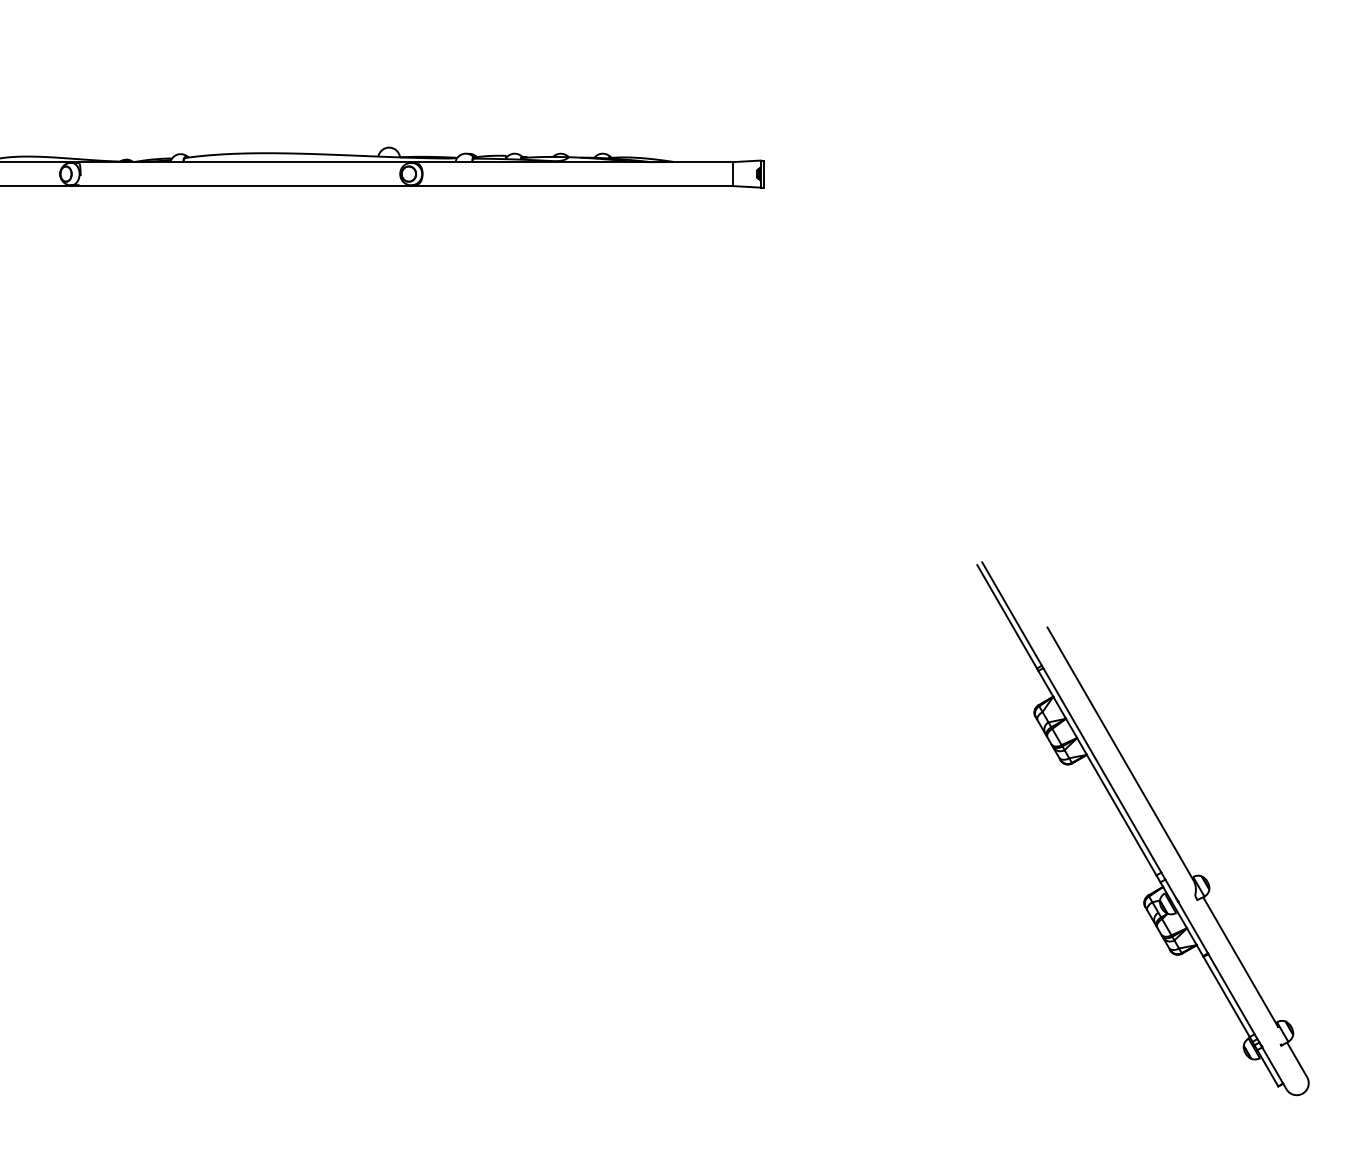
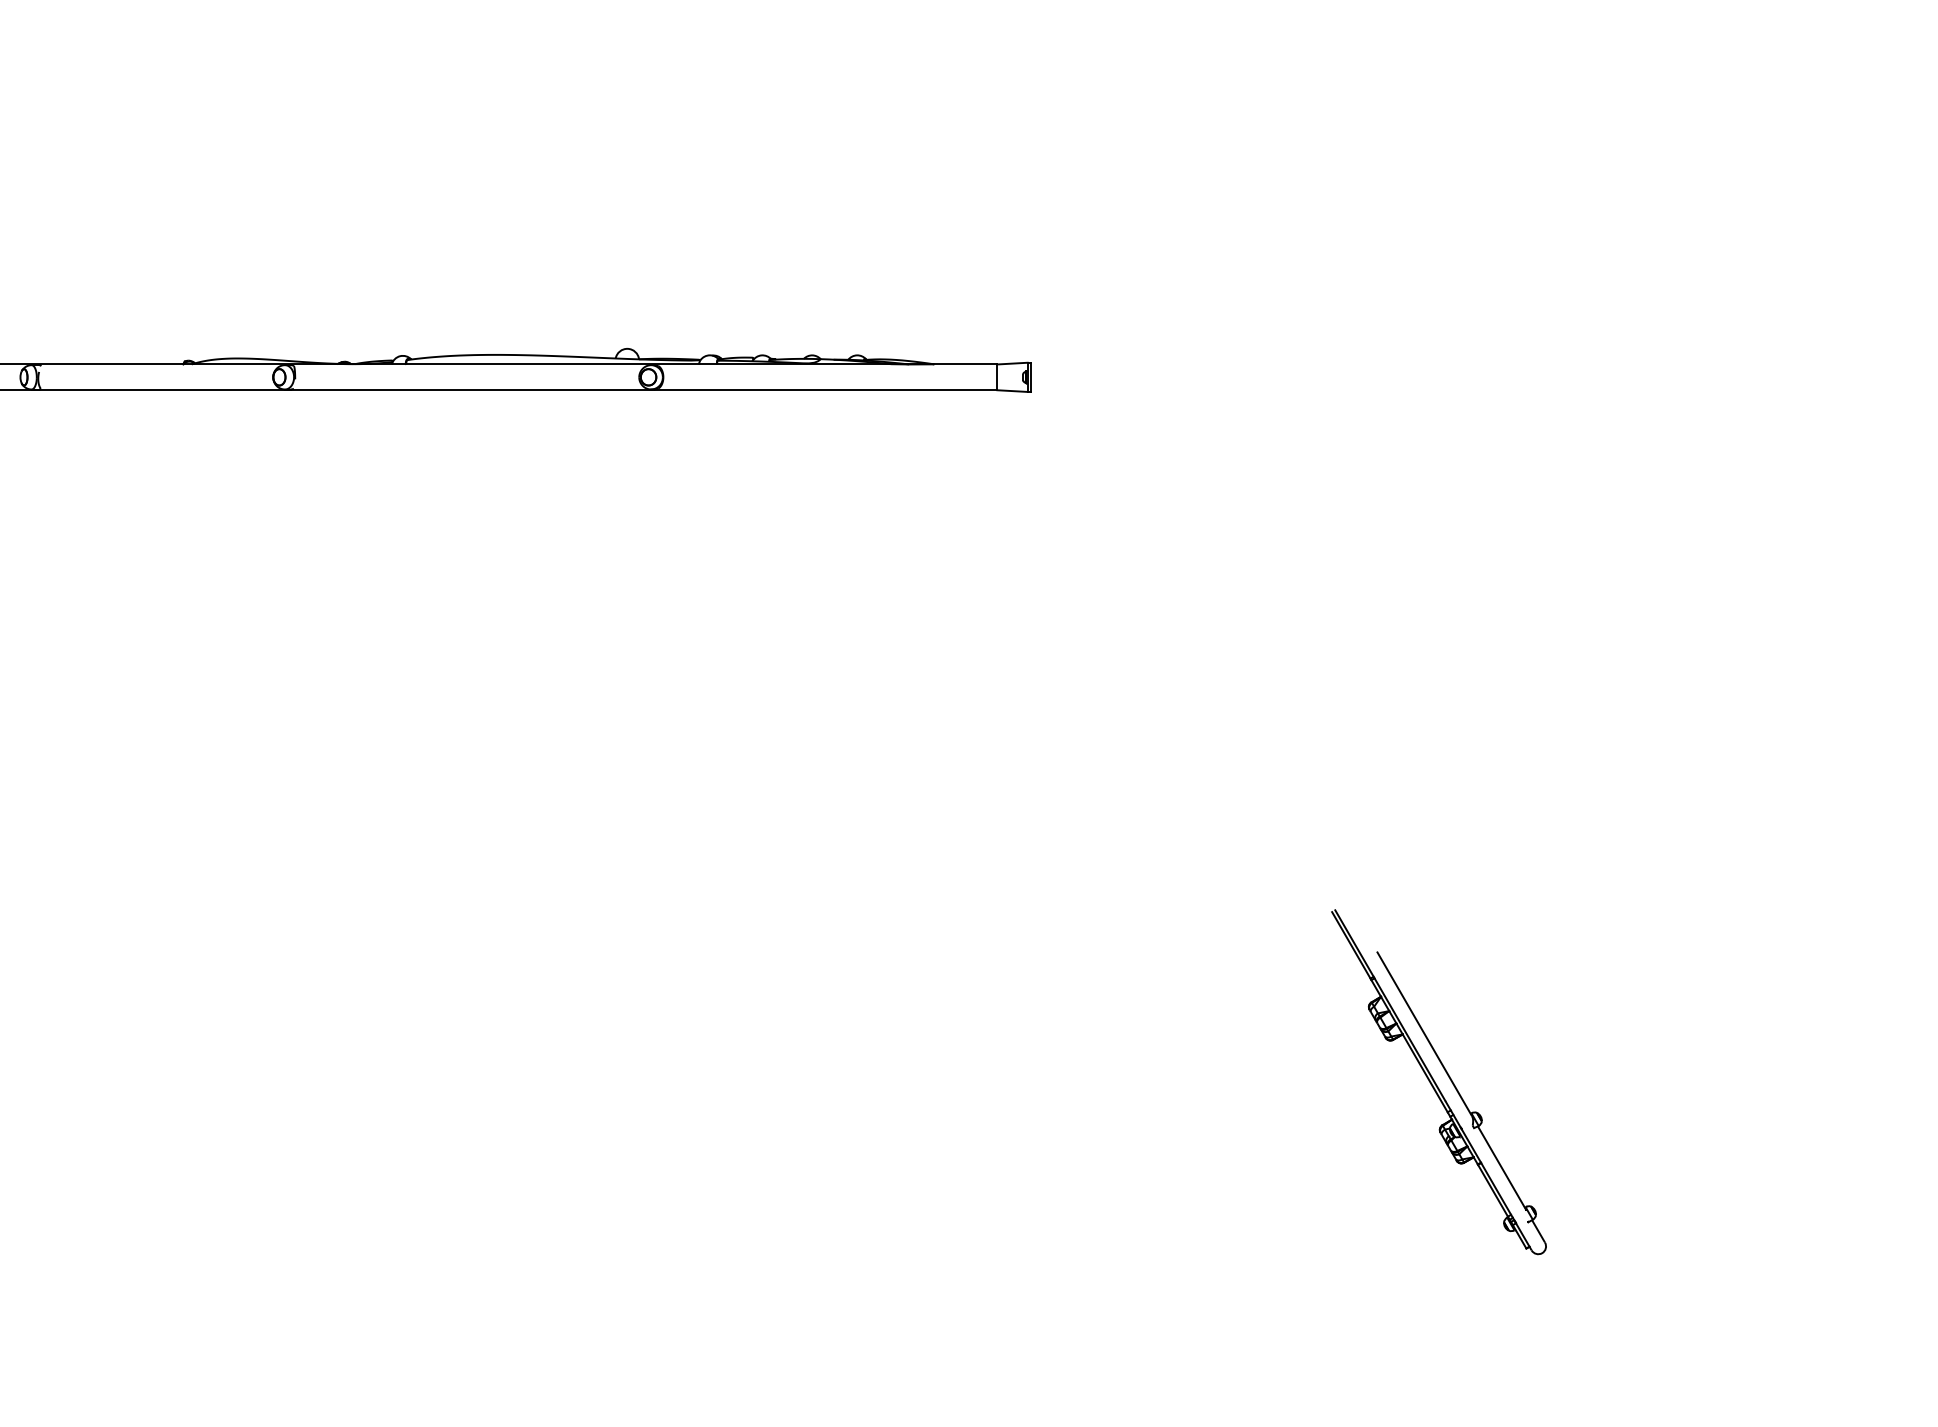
part: (1142, 828) -> (1438, 1081), size x0.6

